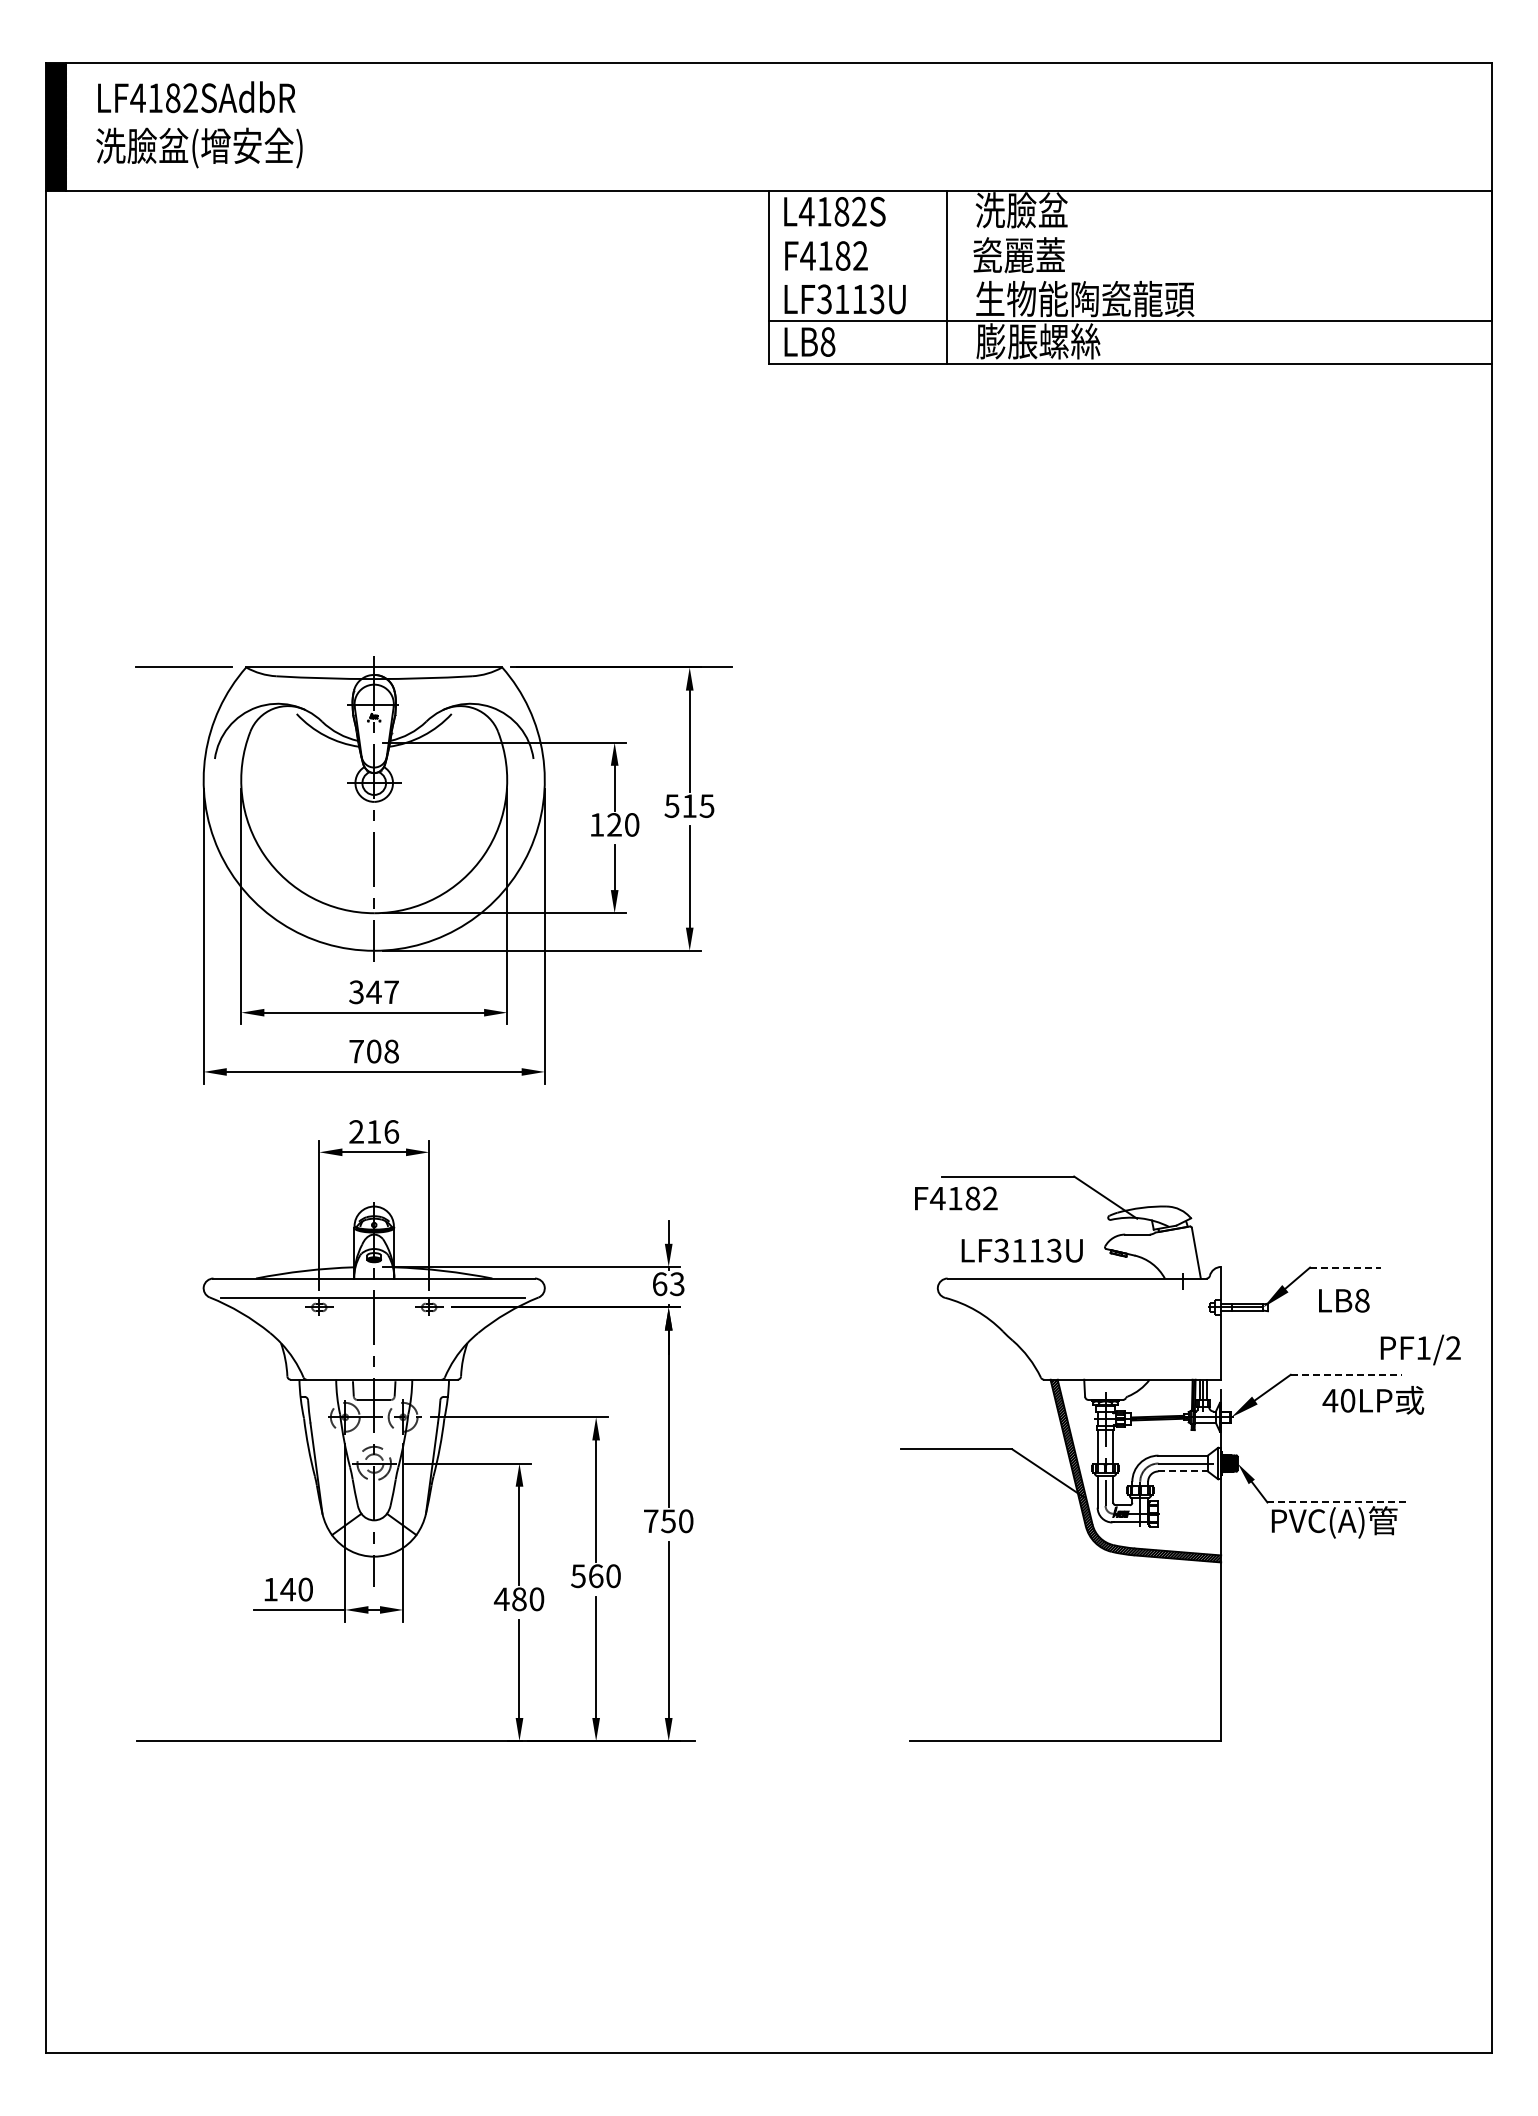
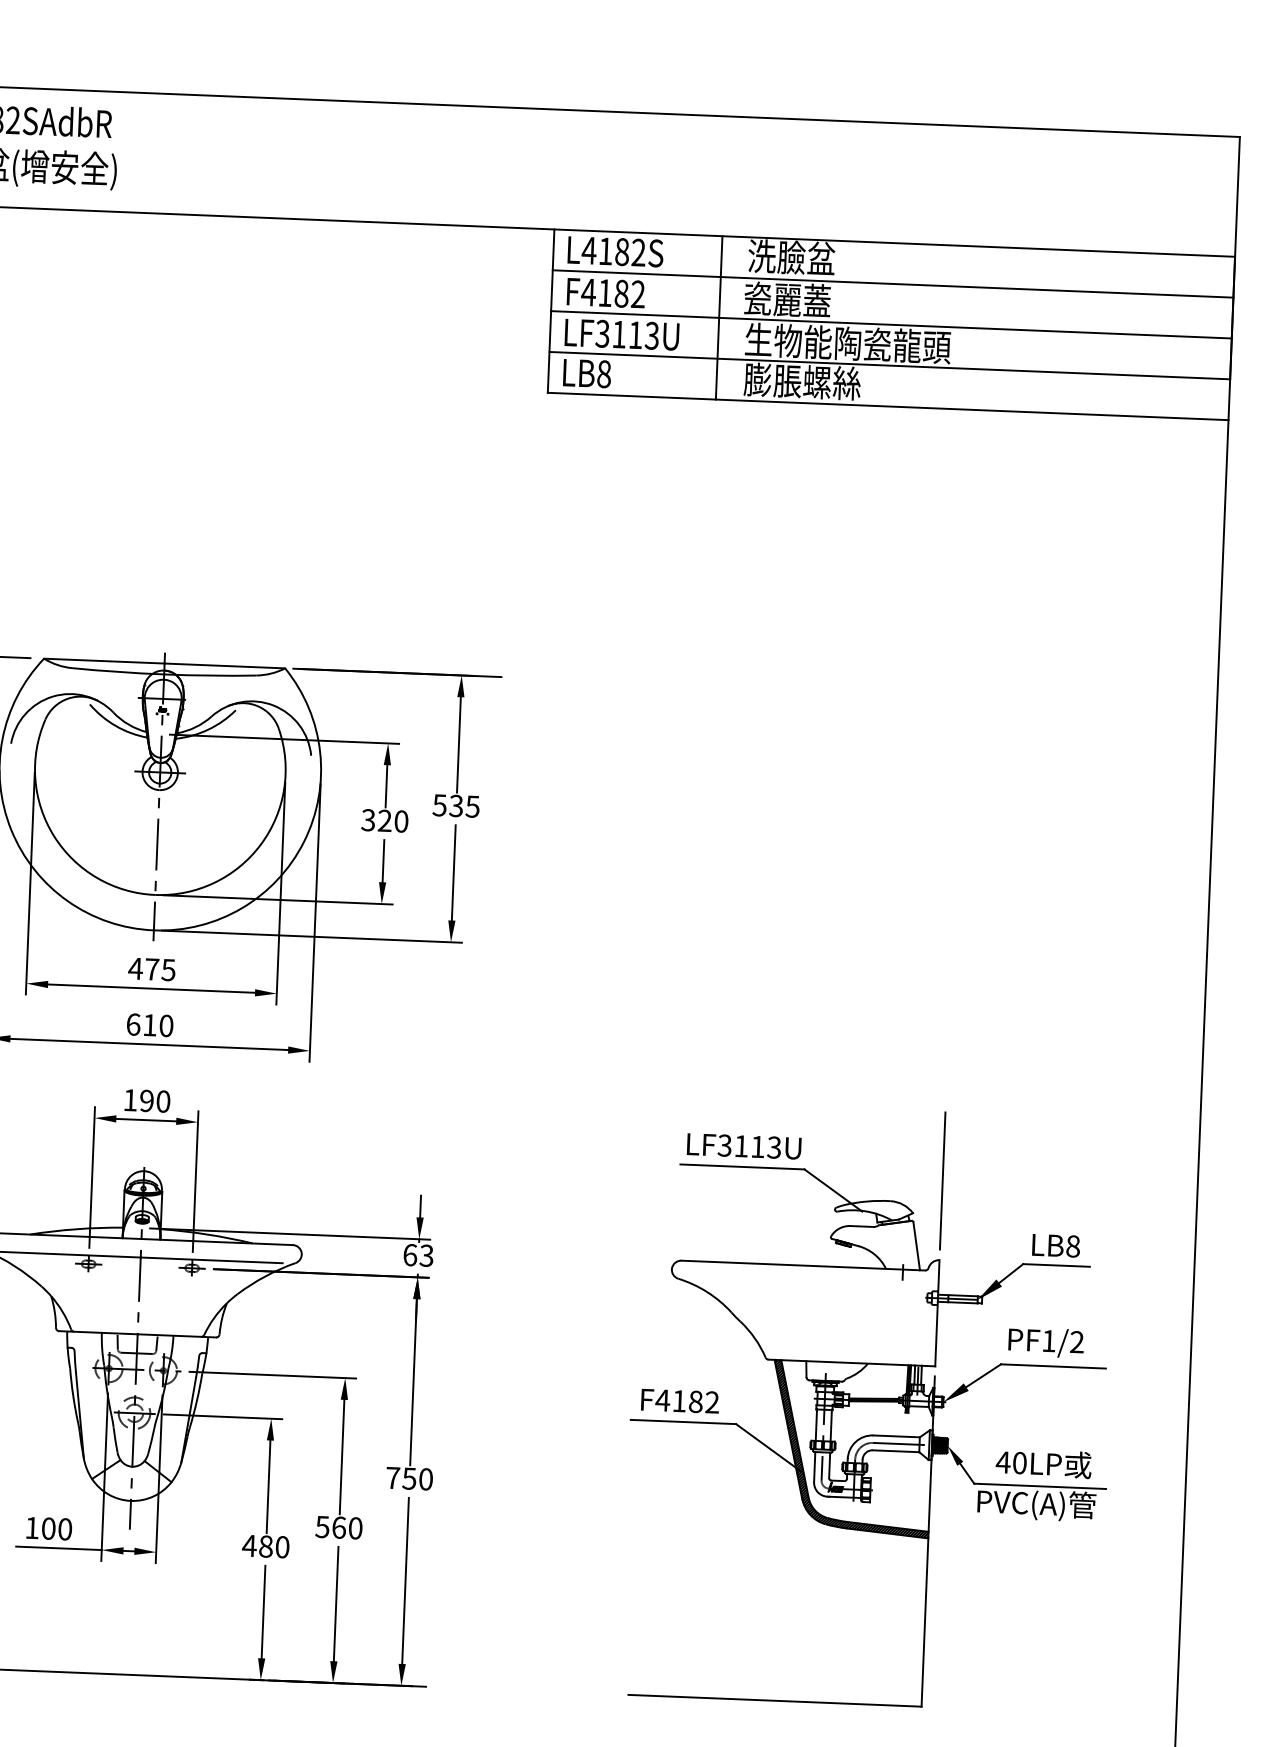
line: (1129, 234) -> (892, 284), added
line: (1129, 277) -> (890, 324), added
text: (689, 806) -> (456, 806), 515 -> 535
text: (596, 824) -> (367, 819), 120 -> 320
text: (373, 992) -> (151, 969), 347 -> 475
text: (373, 1051) -> (149, 1025), 708 -> 610
text: (374, 1131) -> (147, 1100), 216 -> 190
line: (1221, 1182) -> (943, 1180), added
text: (956, 1198) -> (680, 1401), moved
text: (1021, 1250) -> (743, 1146), moved
line: (1345, 1267) -> (1056, 1265), dashed -> solid
text: (1344, 1300) -> (1056, 1245), moved
text: (1420, 1349) -> (1045, 1342), moved
line: (1346, 1374) -> (1053, 1366), dashed -> solid
text: (1373, 1400) -> (1043, 1463), moved
line: (1183, 1471) -> (896, 1451), dashed -> solid
line: (1337, 1502) -> (1040, 1486), dashed -> solid
text: (287, 1589) -> (48, 1528), 140 -> 100

